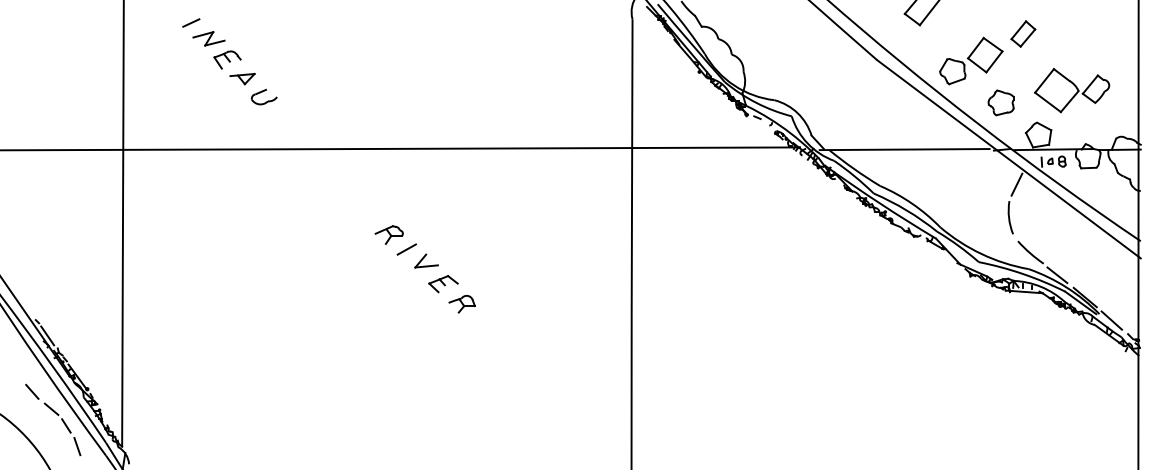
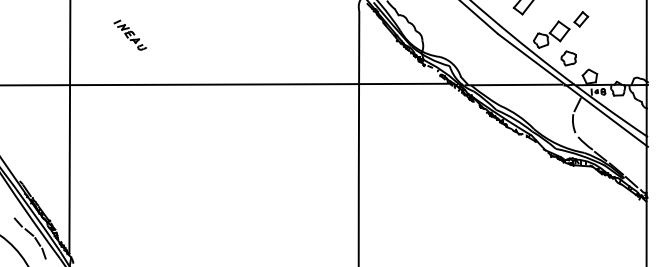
part: (229, 62) -> (130, 35), size x0.6
part: (1071, 90) -> (608, 51), removed
part: (425, 268) -> (241, 152), removed

